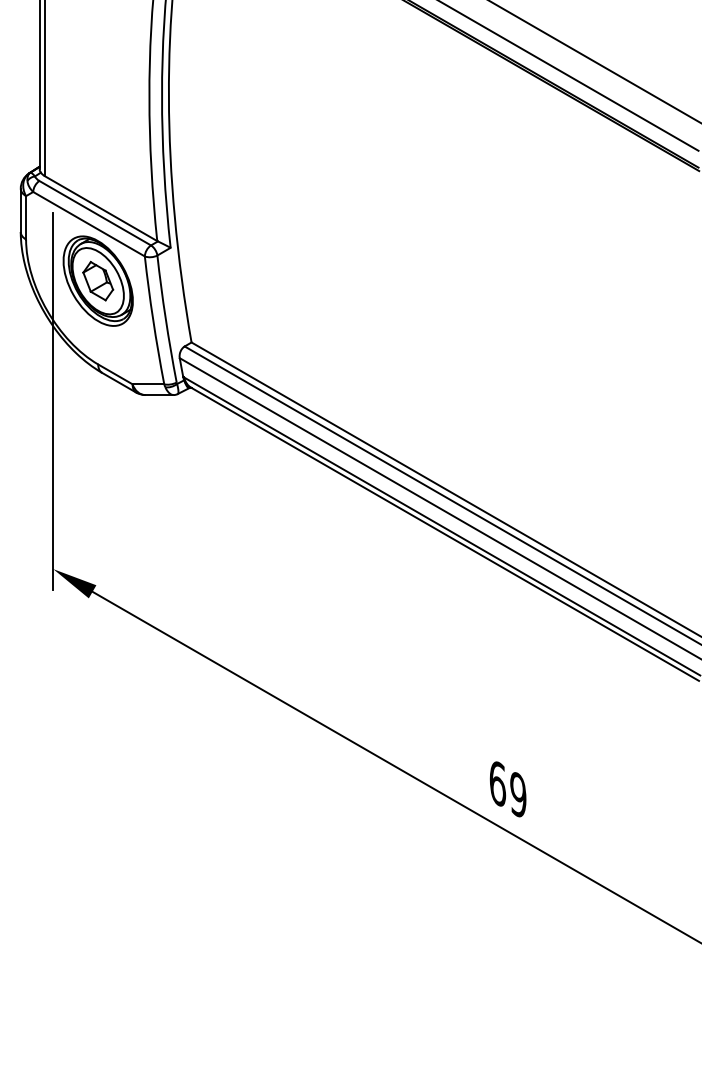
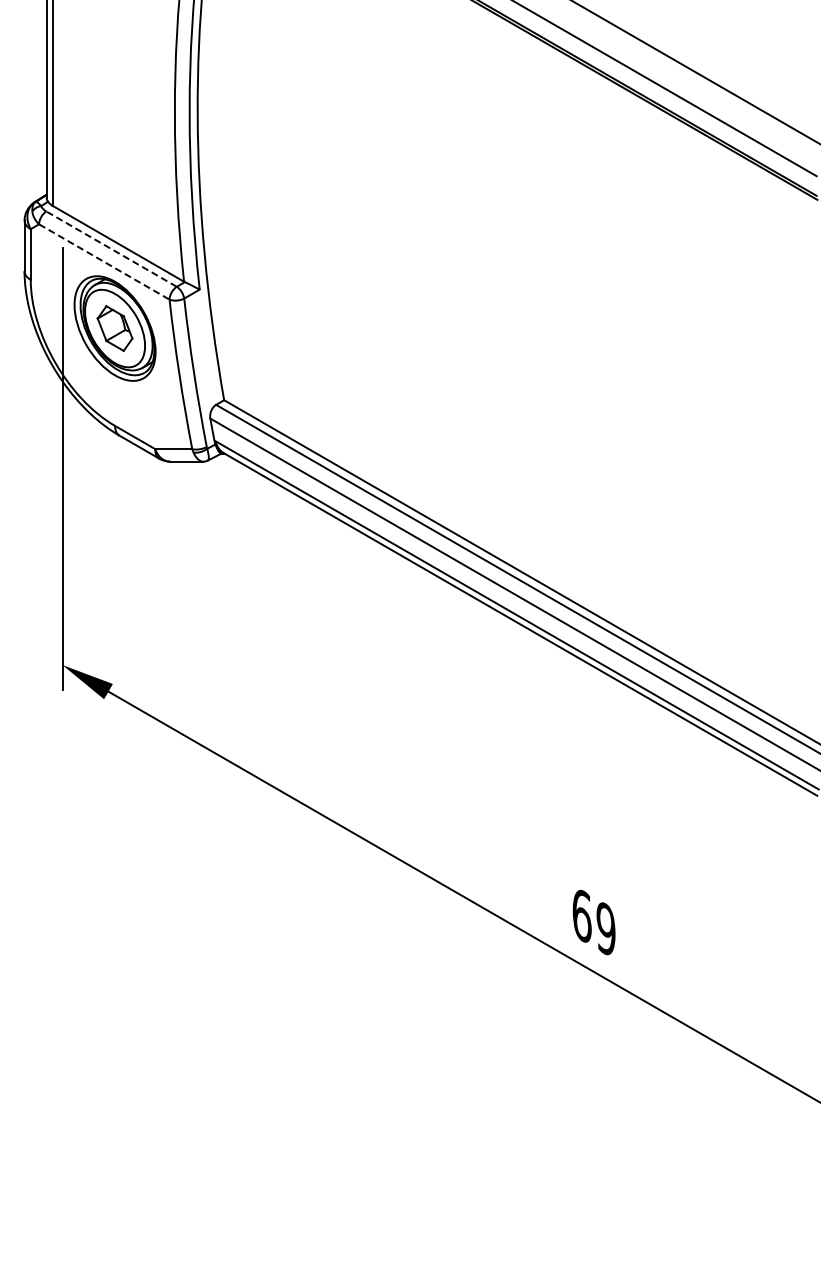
line: (95, 212) -> (111, 248), solid -> dashed
line: (89, 224) -> (104, 262), solid -> dashed

